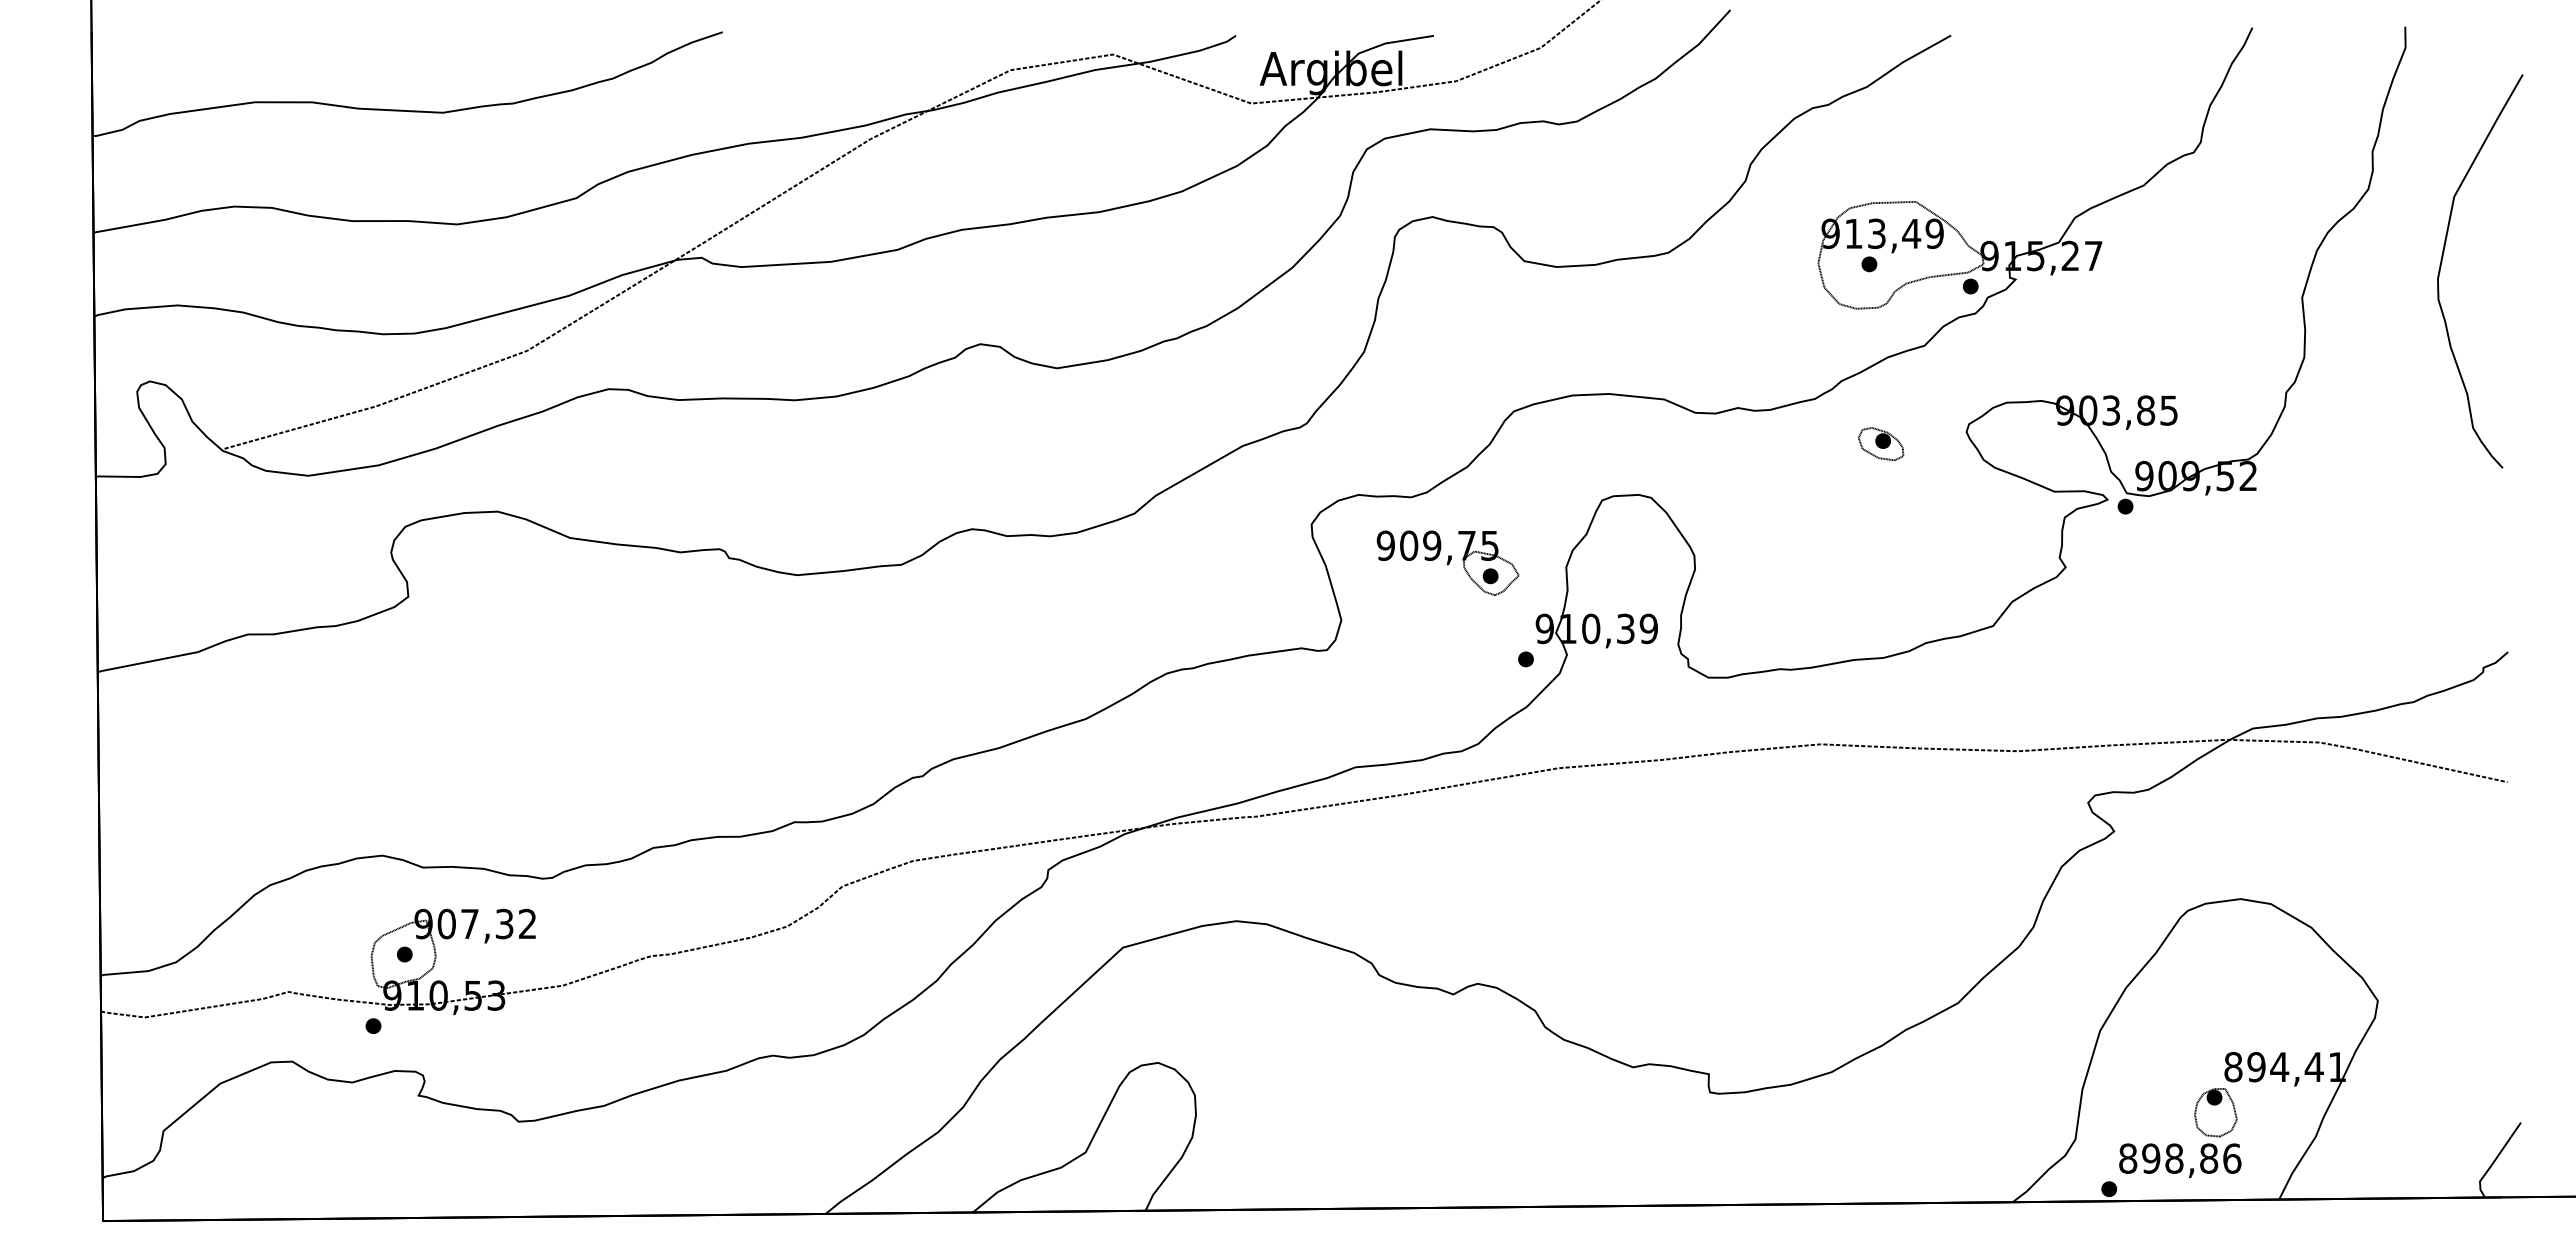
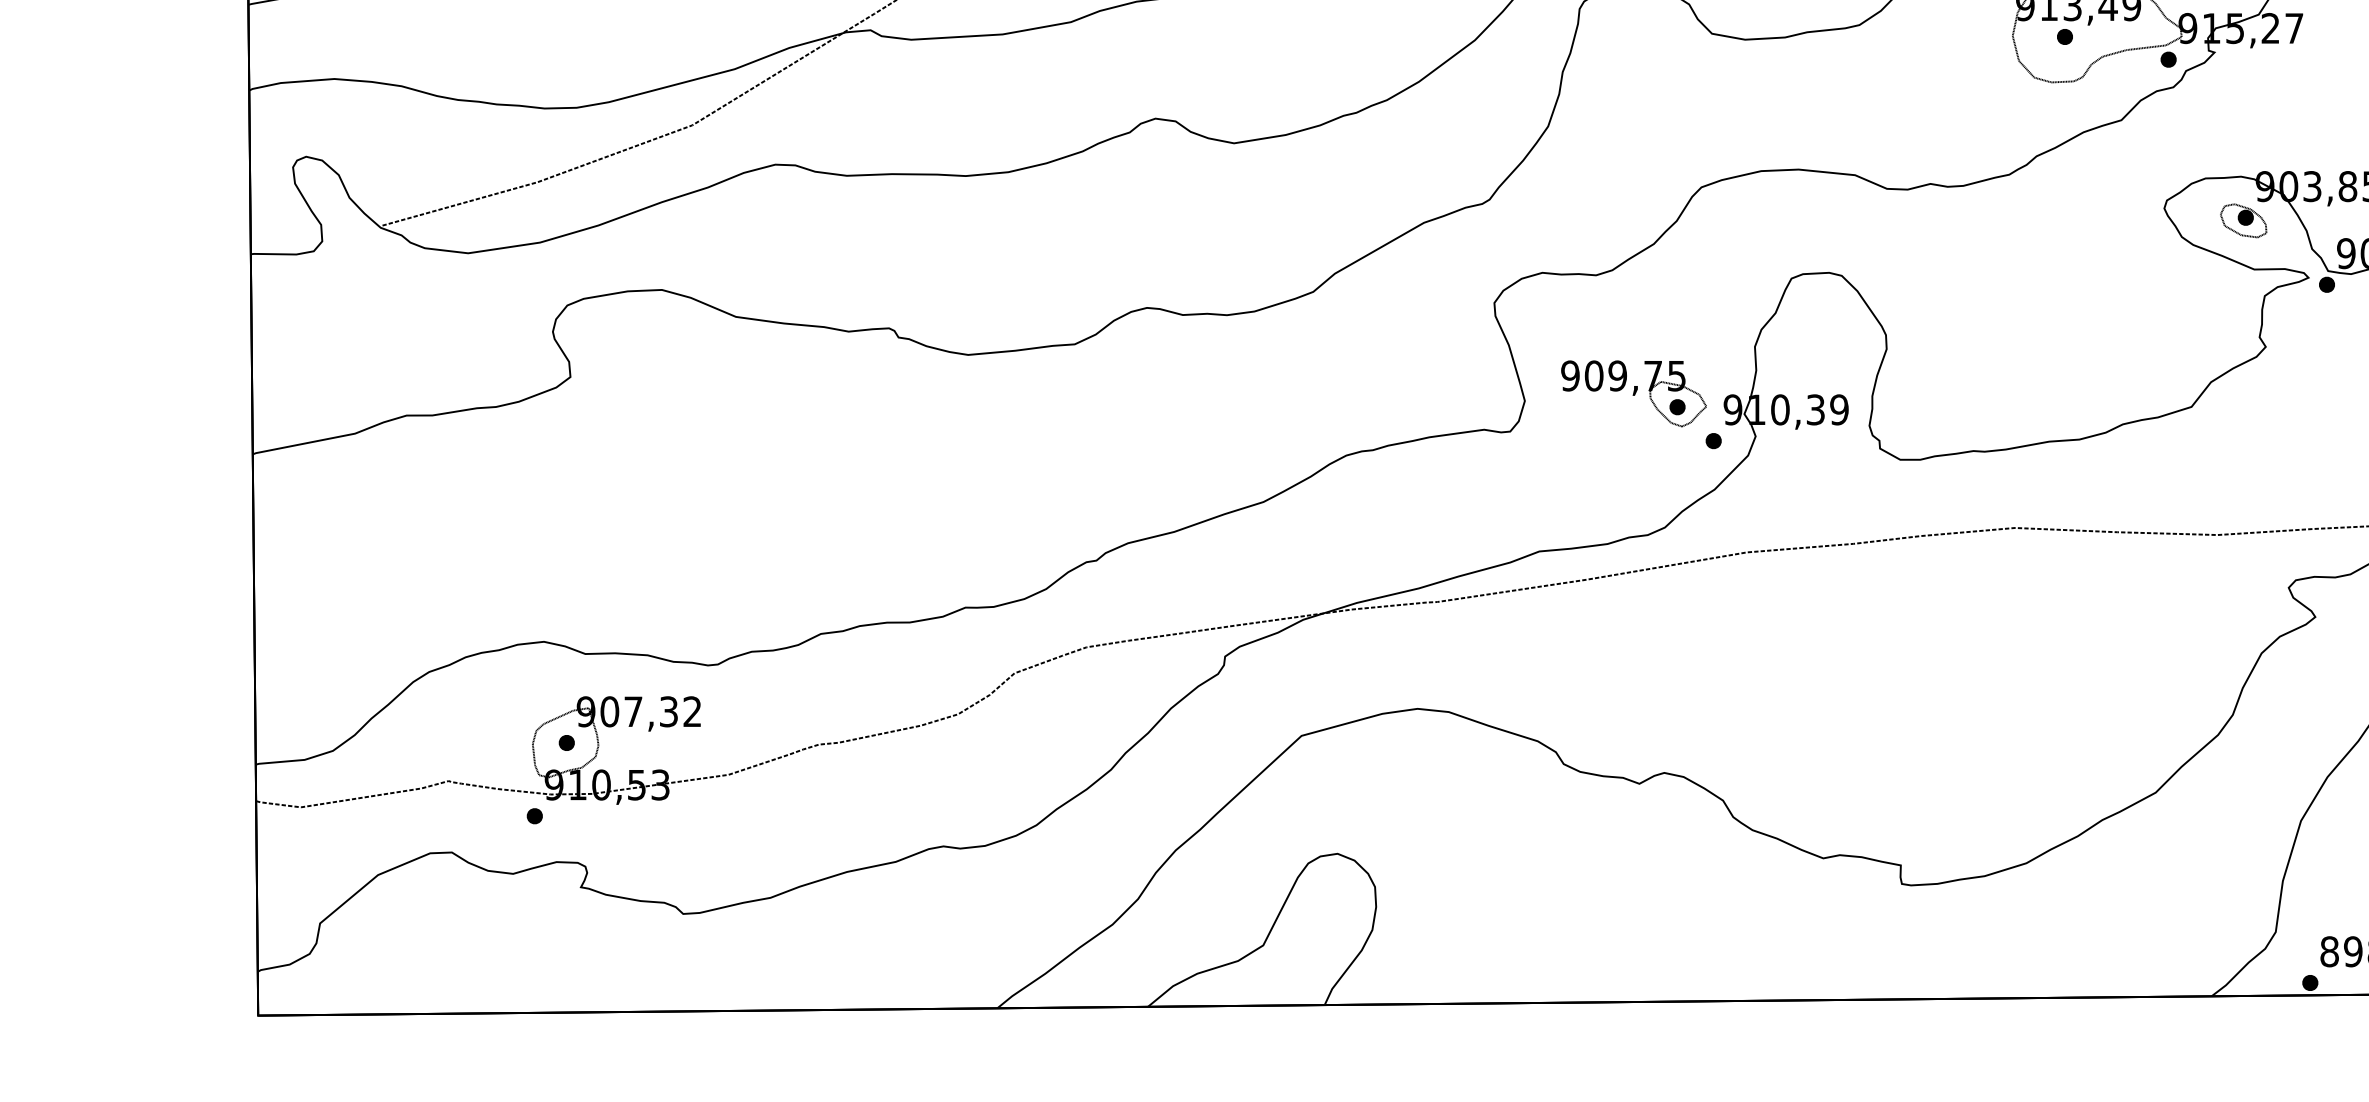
part: (1881, 443) -> (2244, 220), moved
part: (1447, 562) -> (1633, 393), moved

